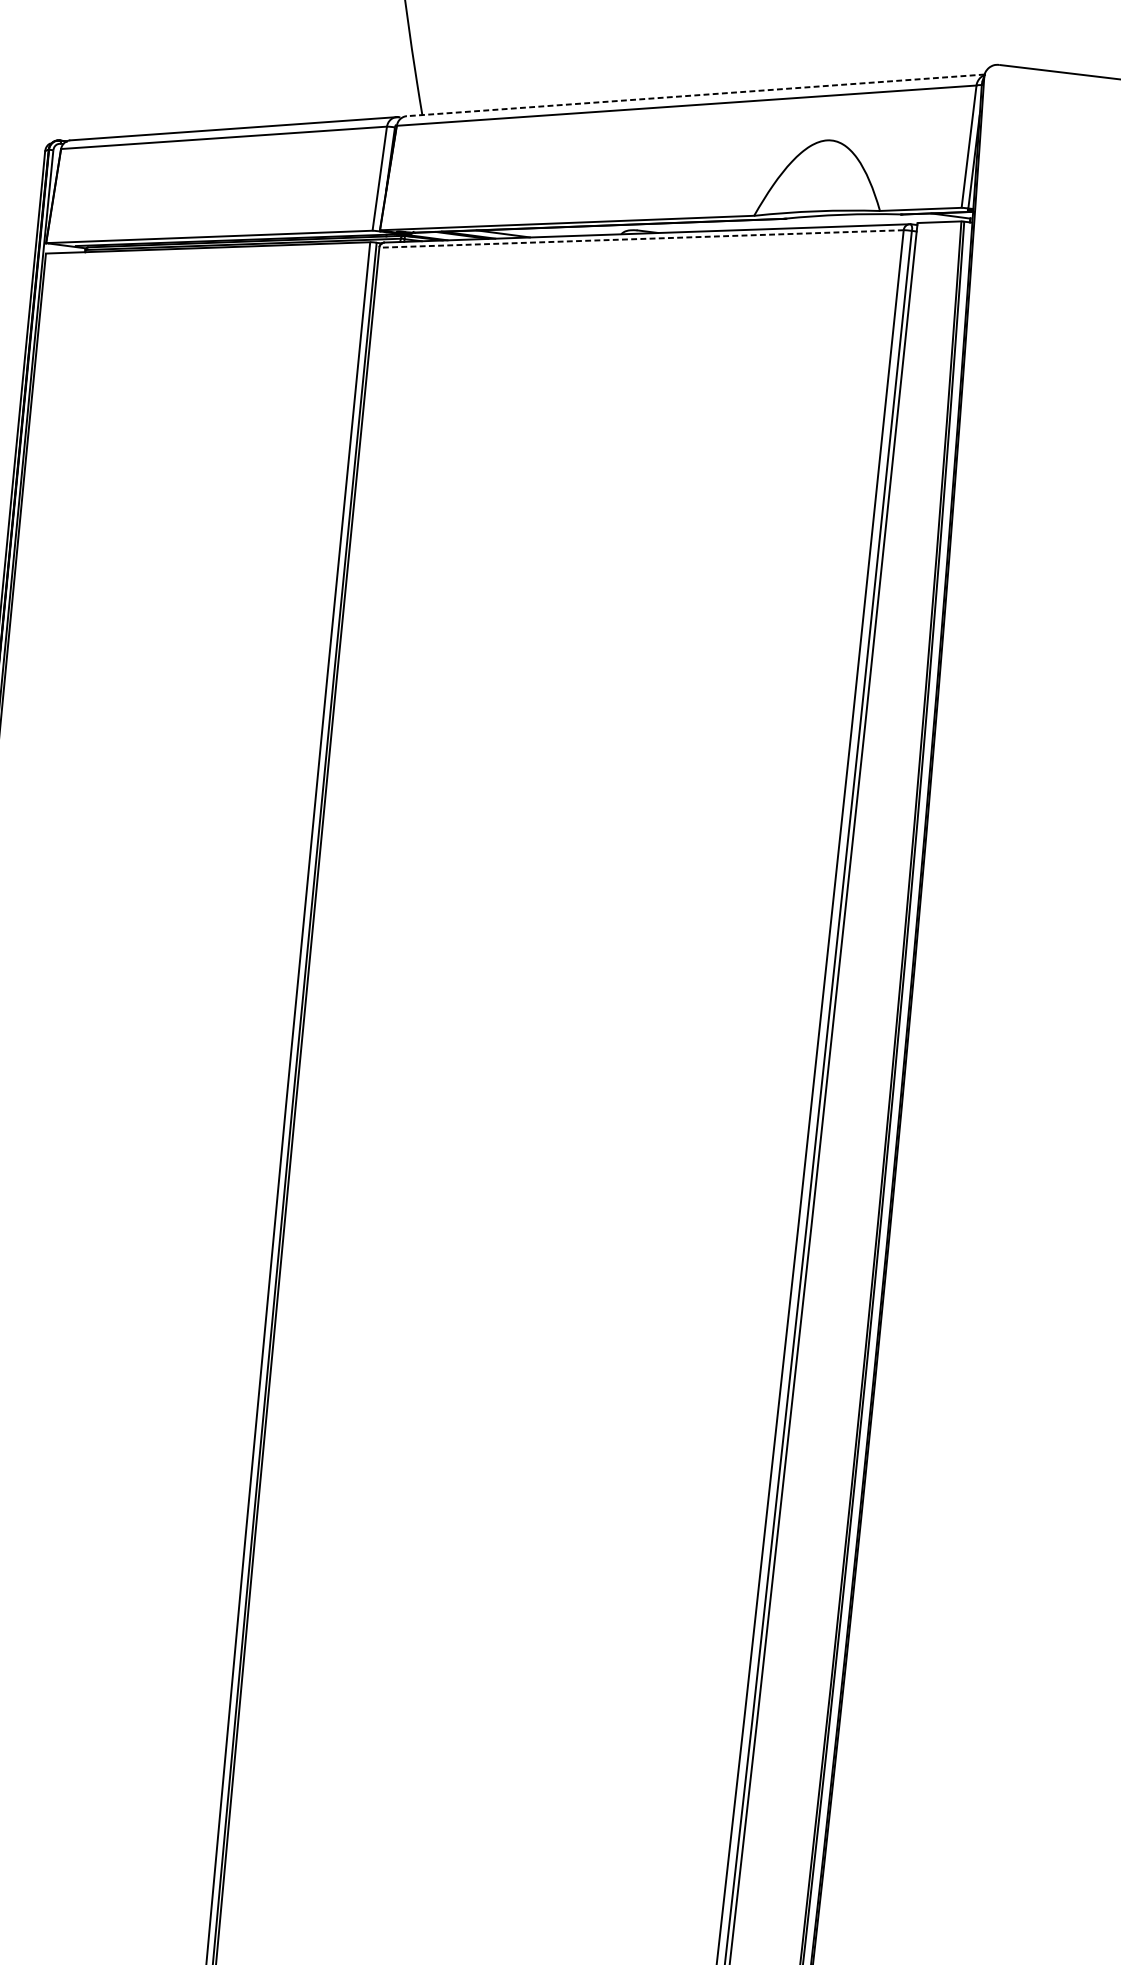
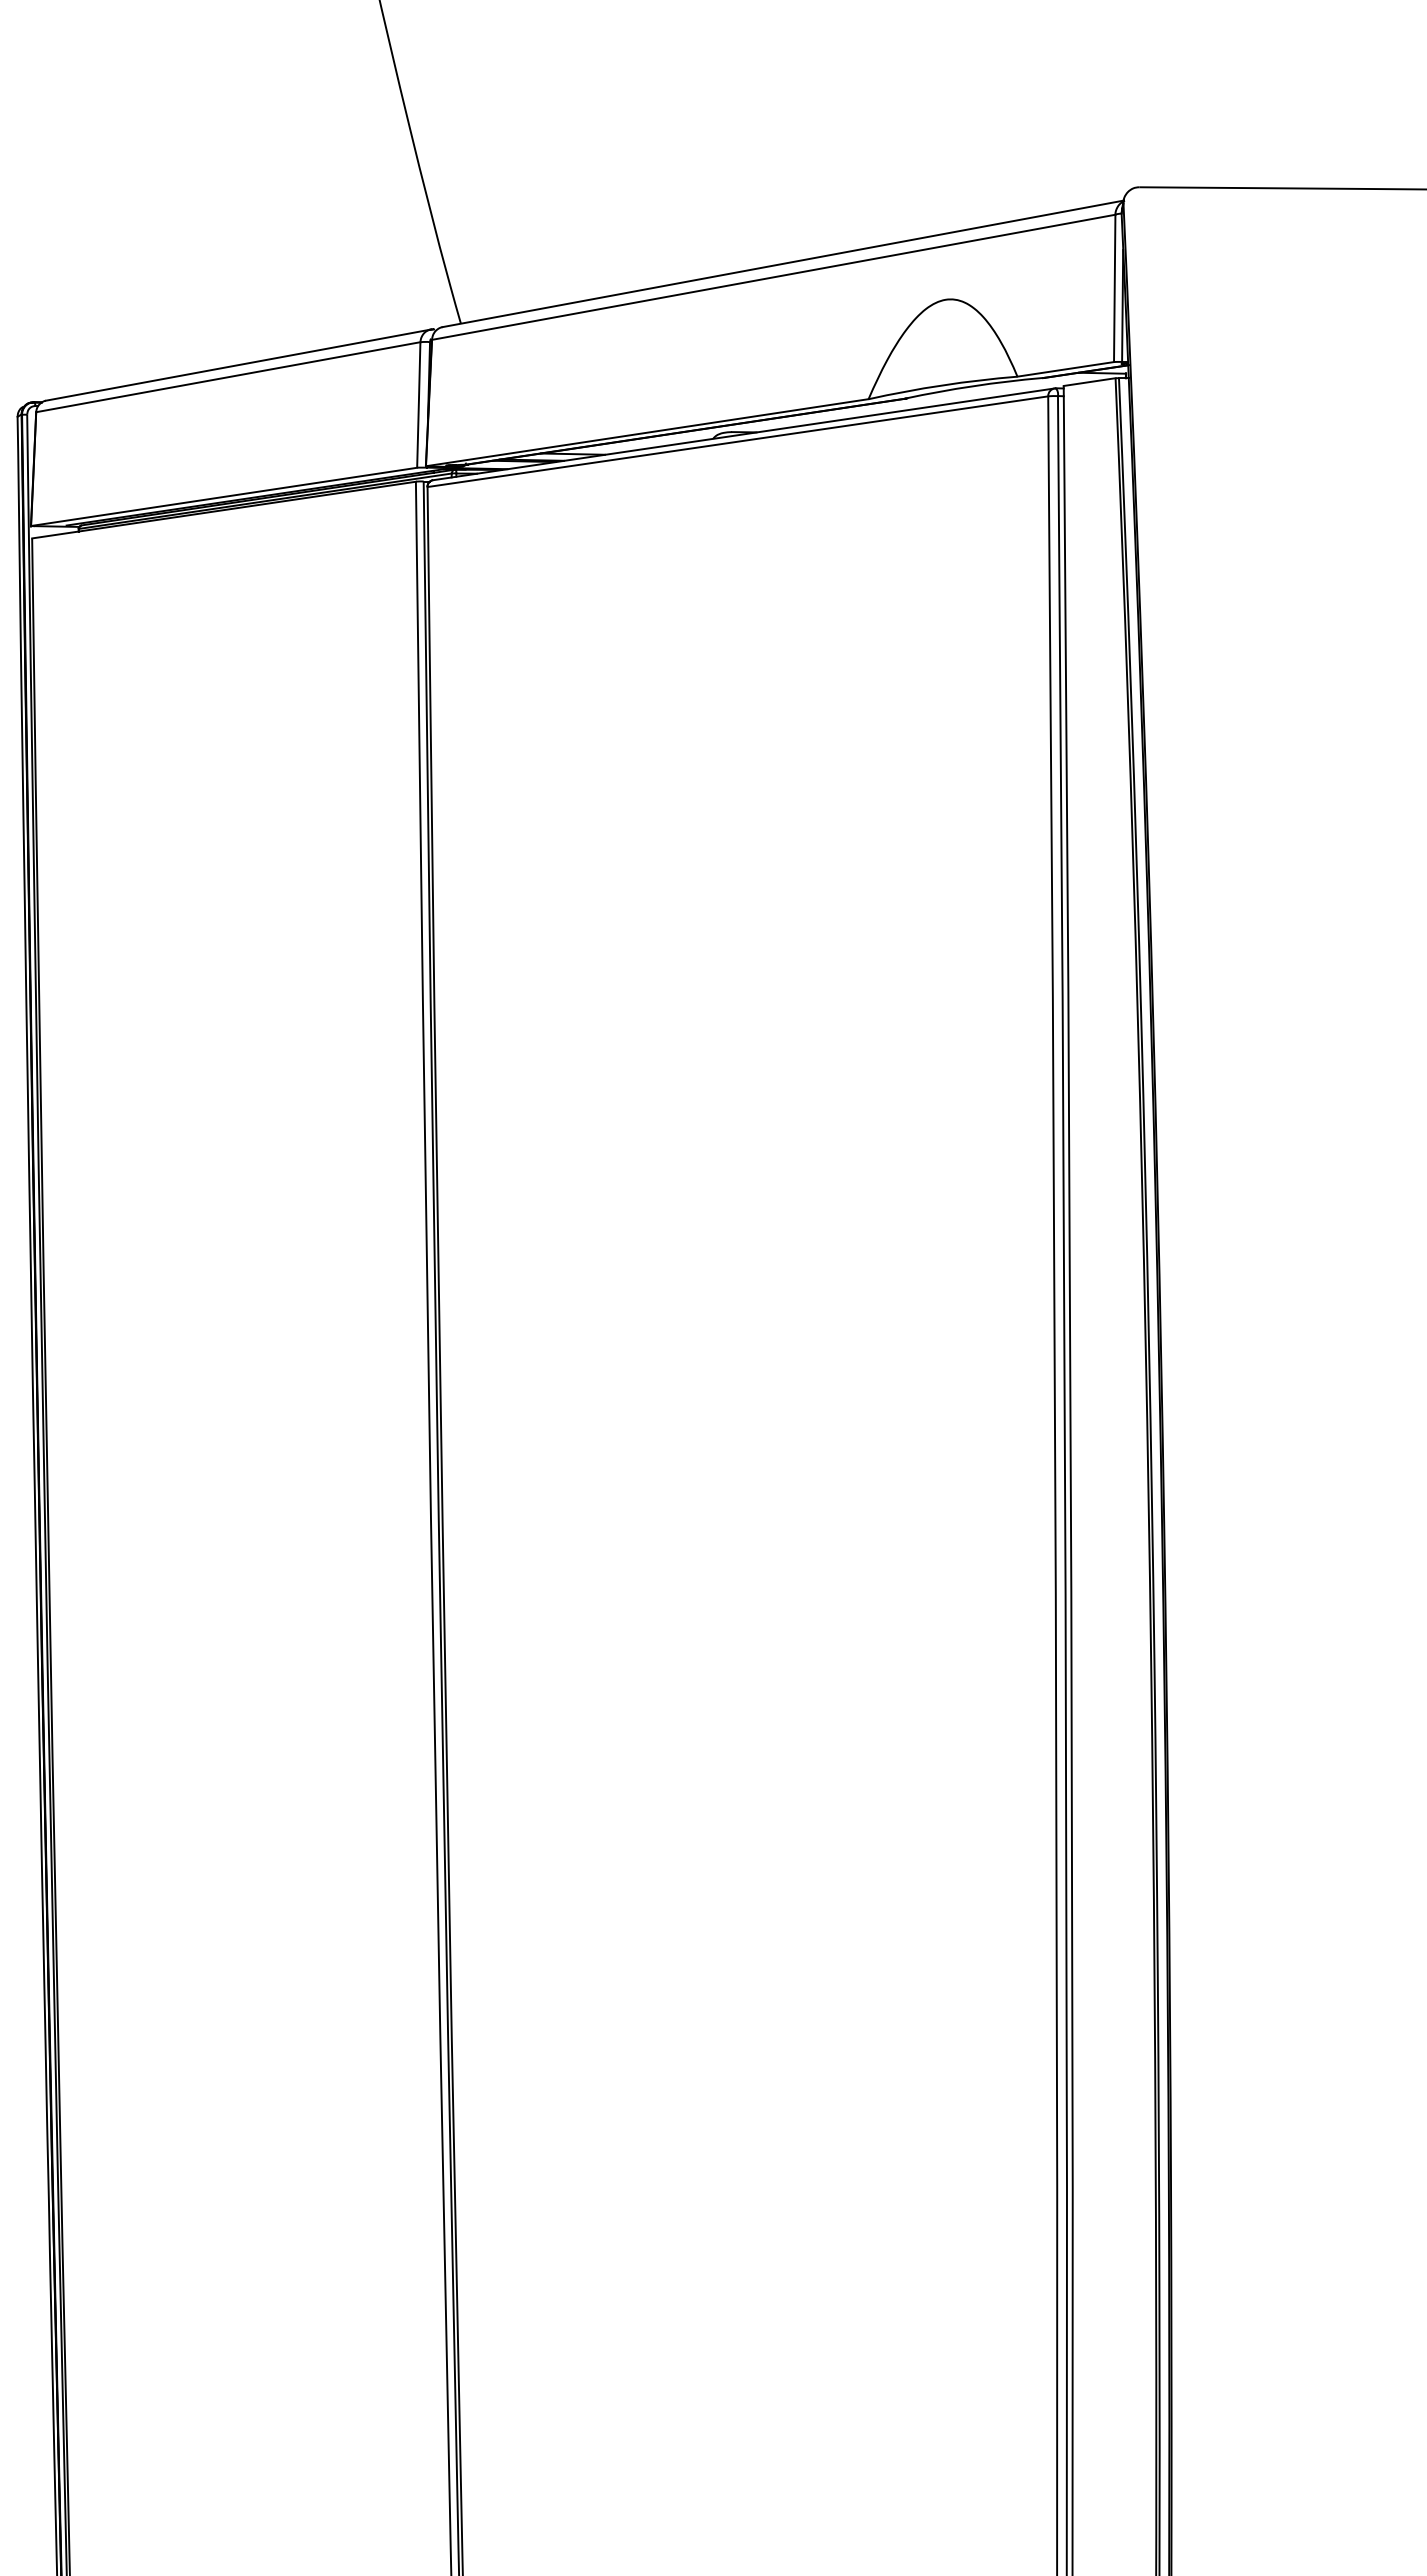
line: (695, 95) -> (782, 263), dashed -> solid
line: (641, 238) -> (737, 441), dashed -> solid

